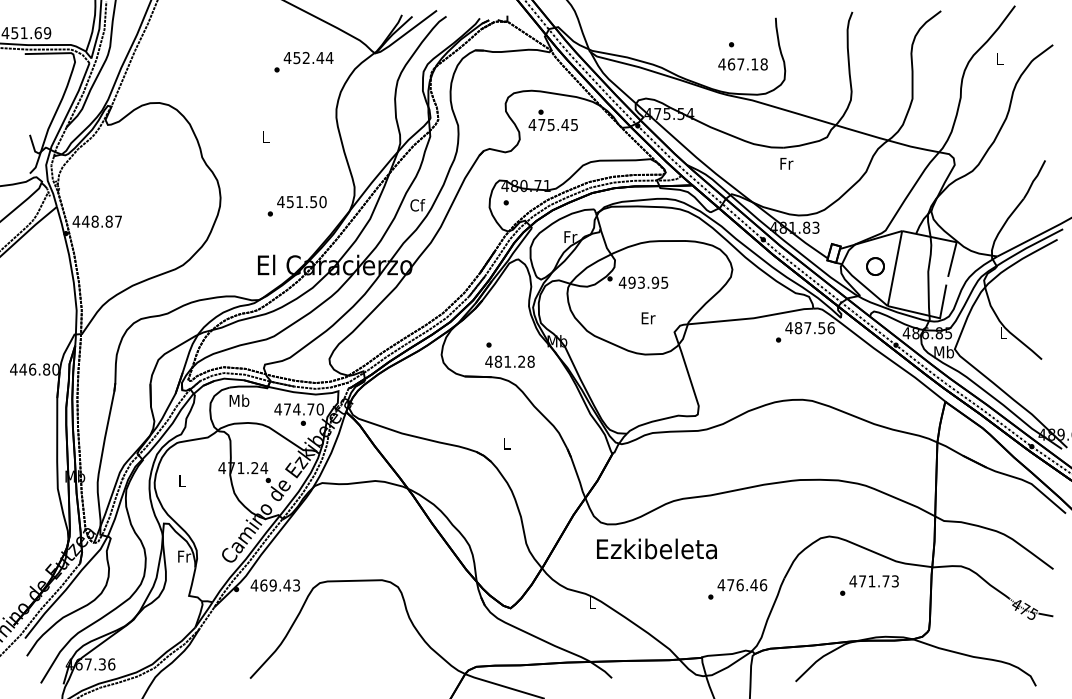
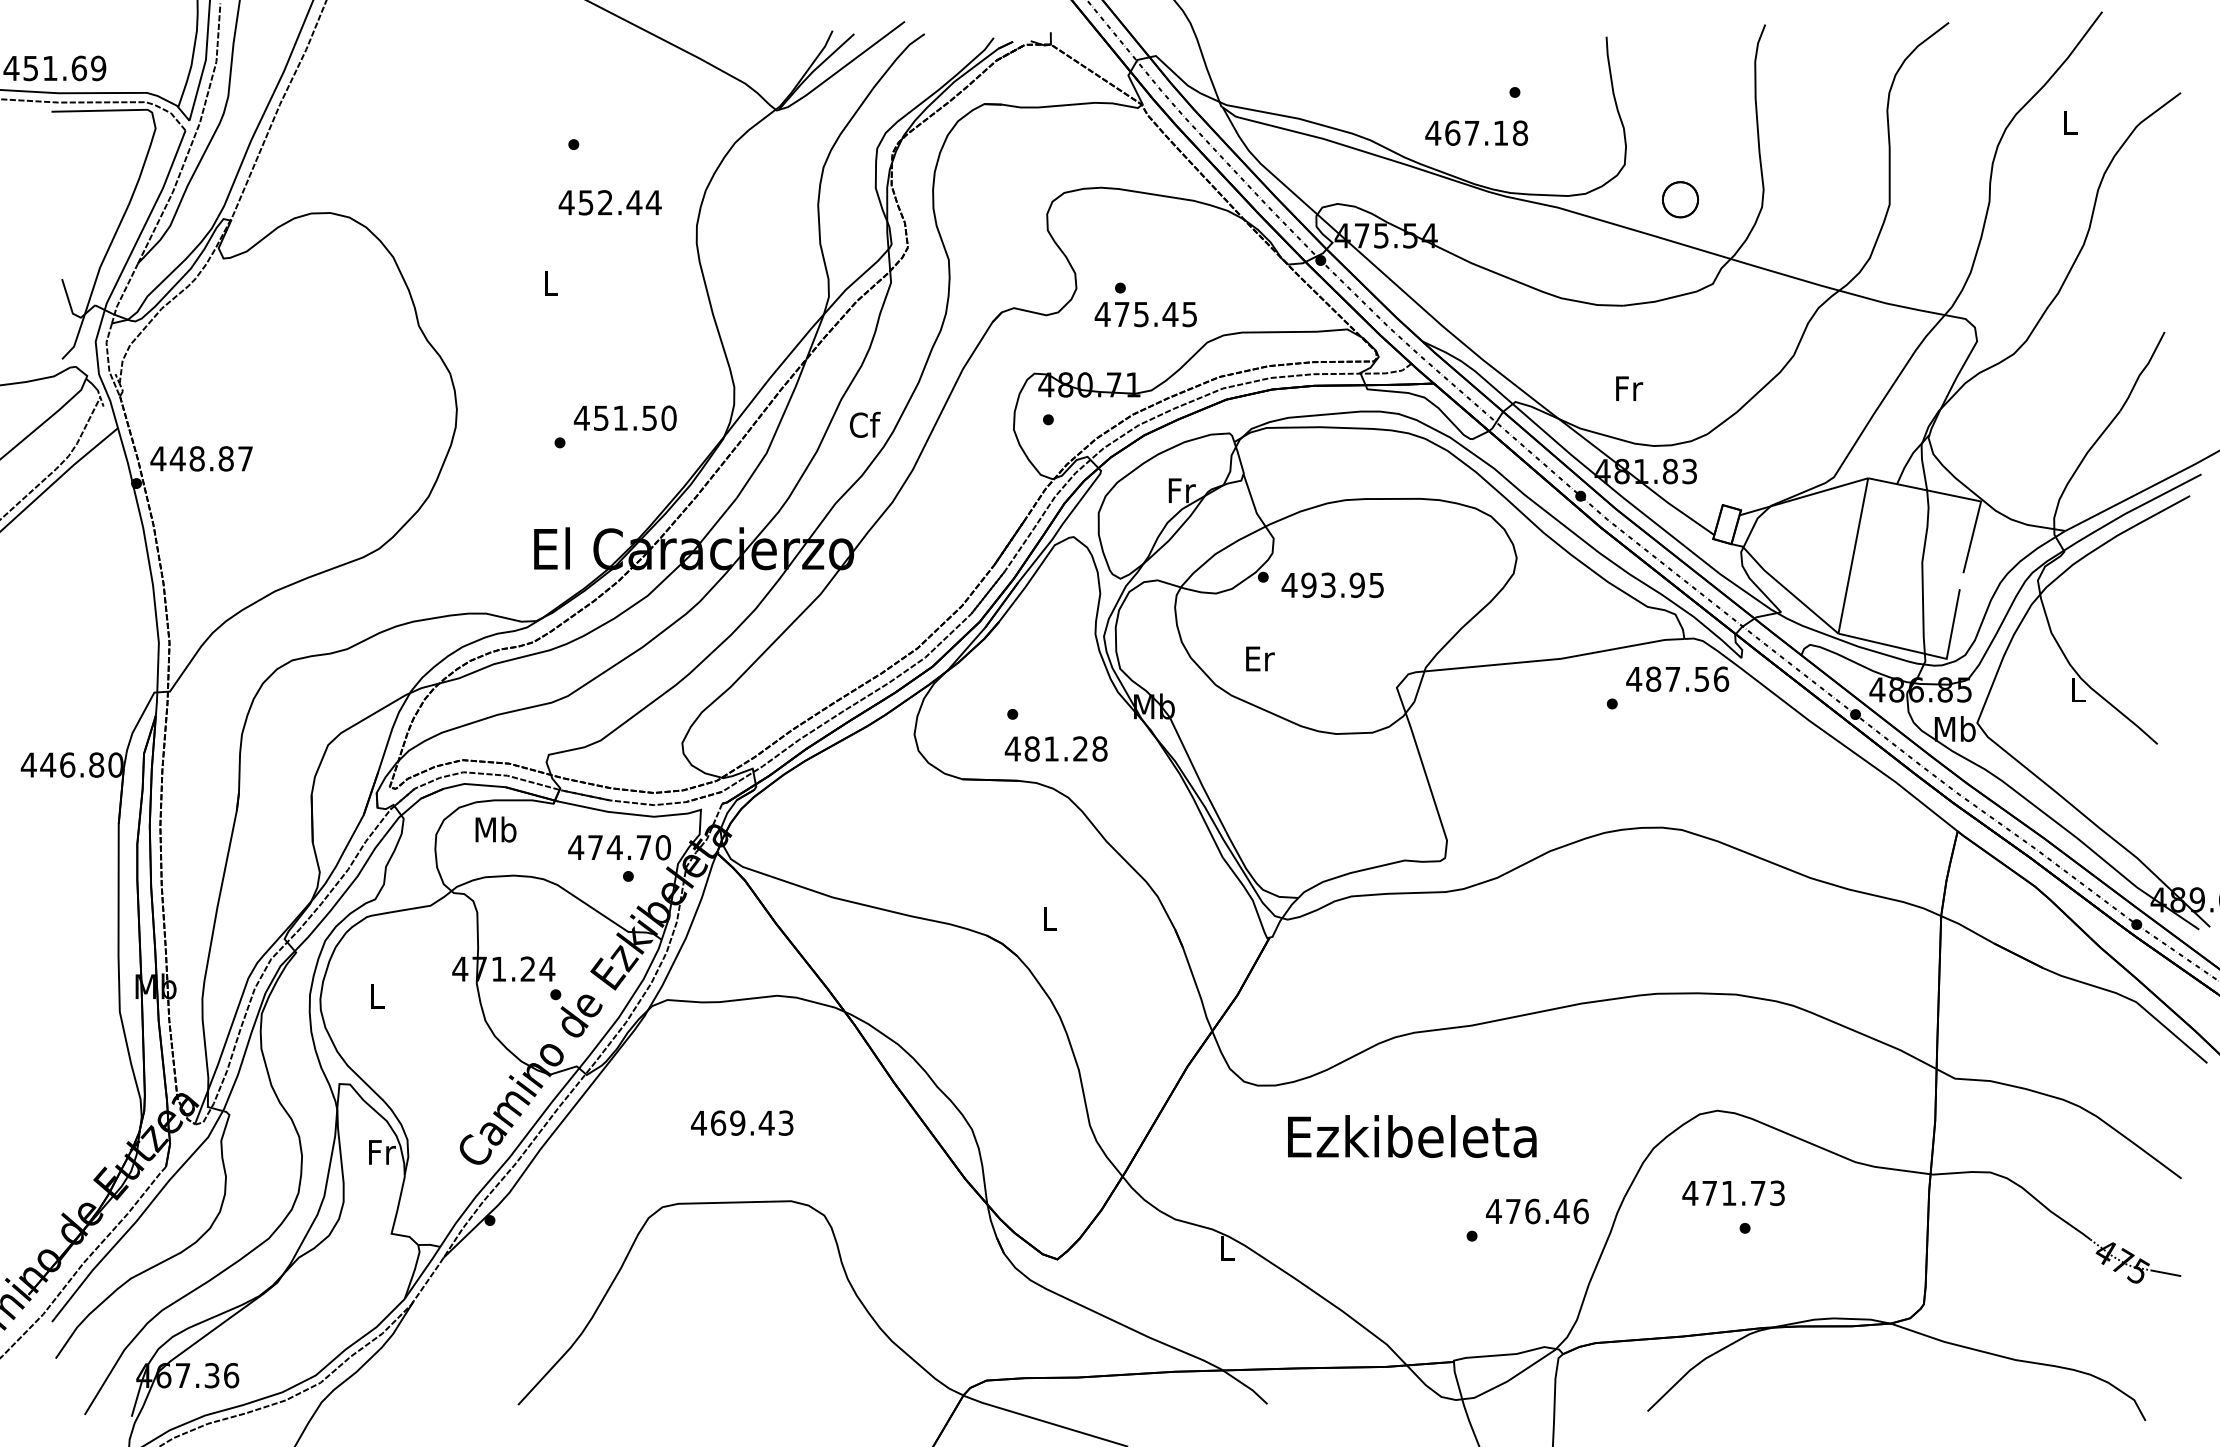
text: (308, 58) -> (609, 203), moved
text: (742, 64) -> (1475, 133), moved
text: (552, 120) -> (1144, 305), moved
text: (786, 163) -> (1628, 388), moved
part: (875, 266) -> (1680, 199), moved
text: (648, 318) -> (1260, 659), moved
text: (656, 548) -> (1411, 1135), moved
text: (873, 581) -> (1732, 1193), moved
text: (274, 585) -> (740, 1123), moved

